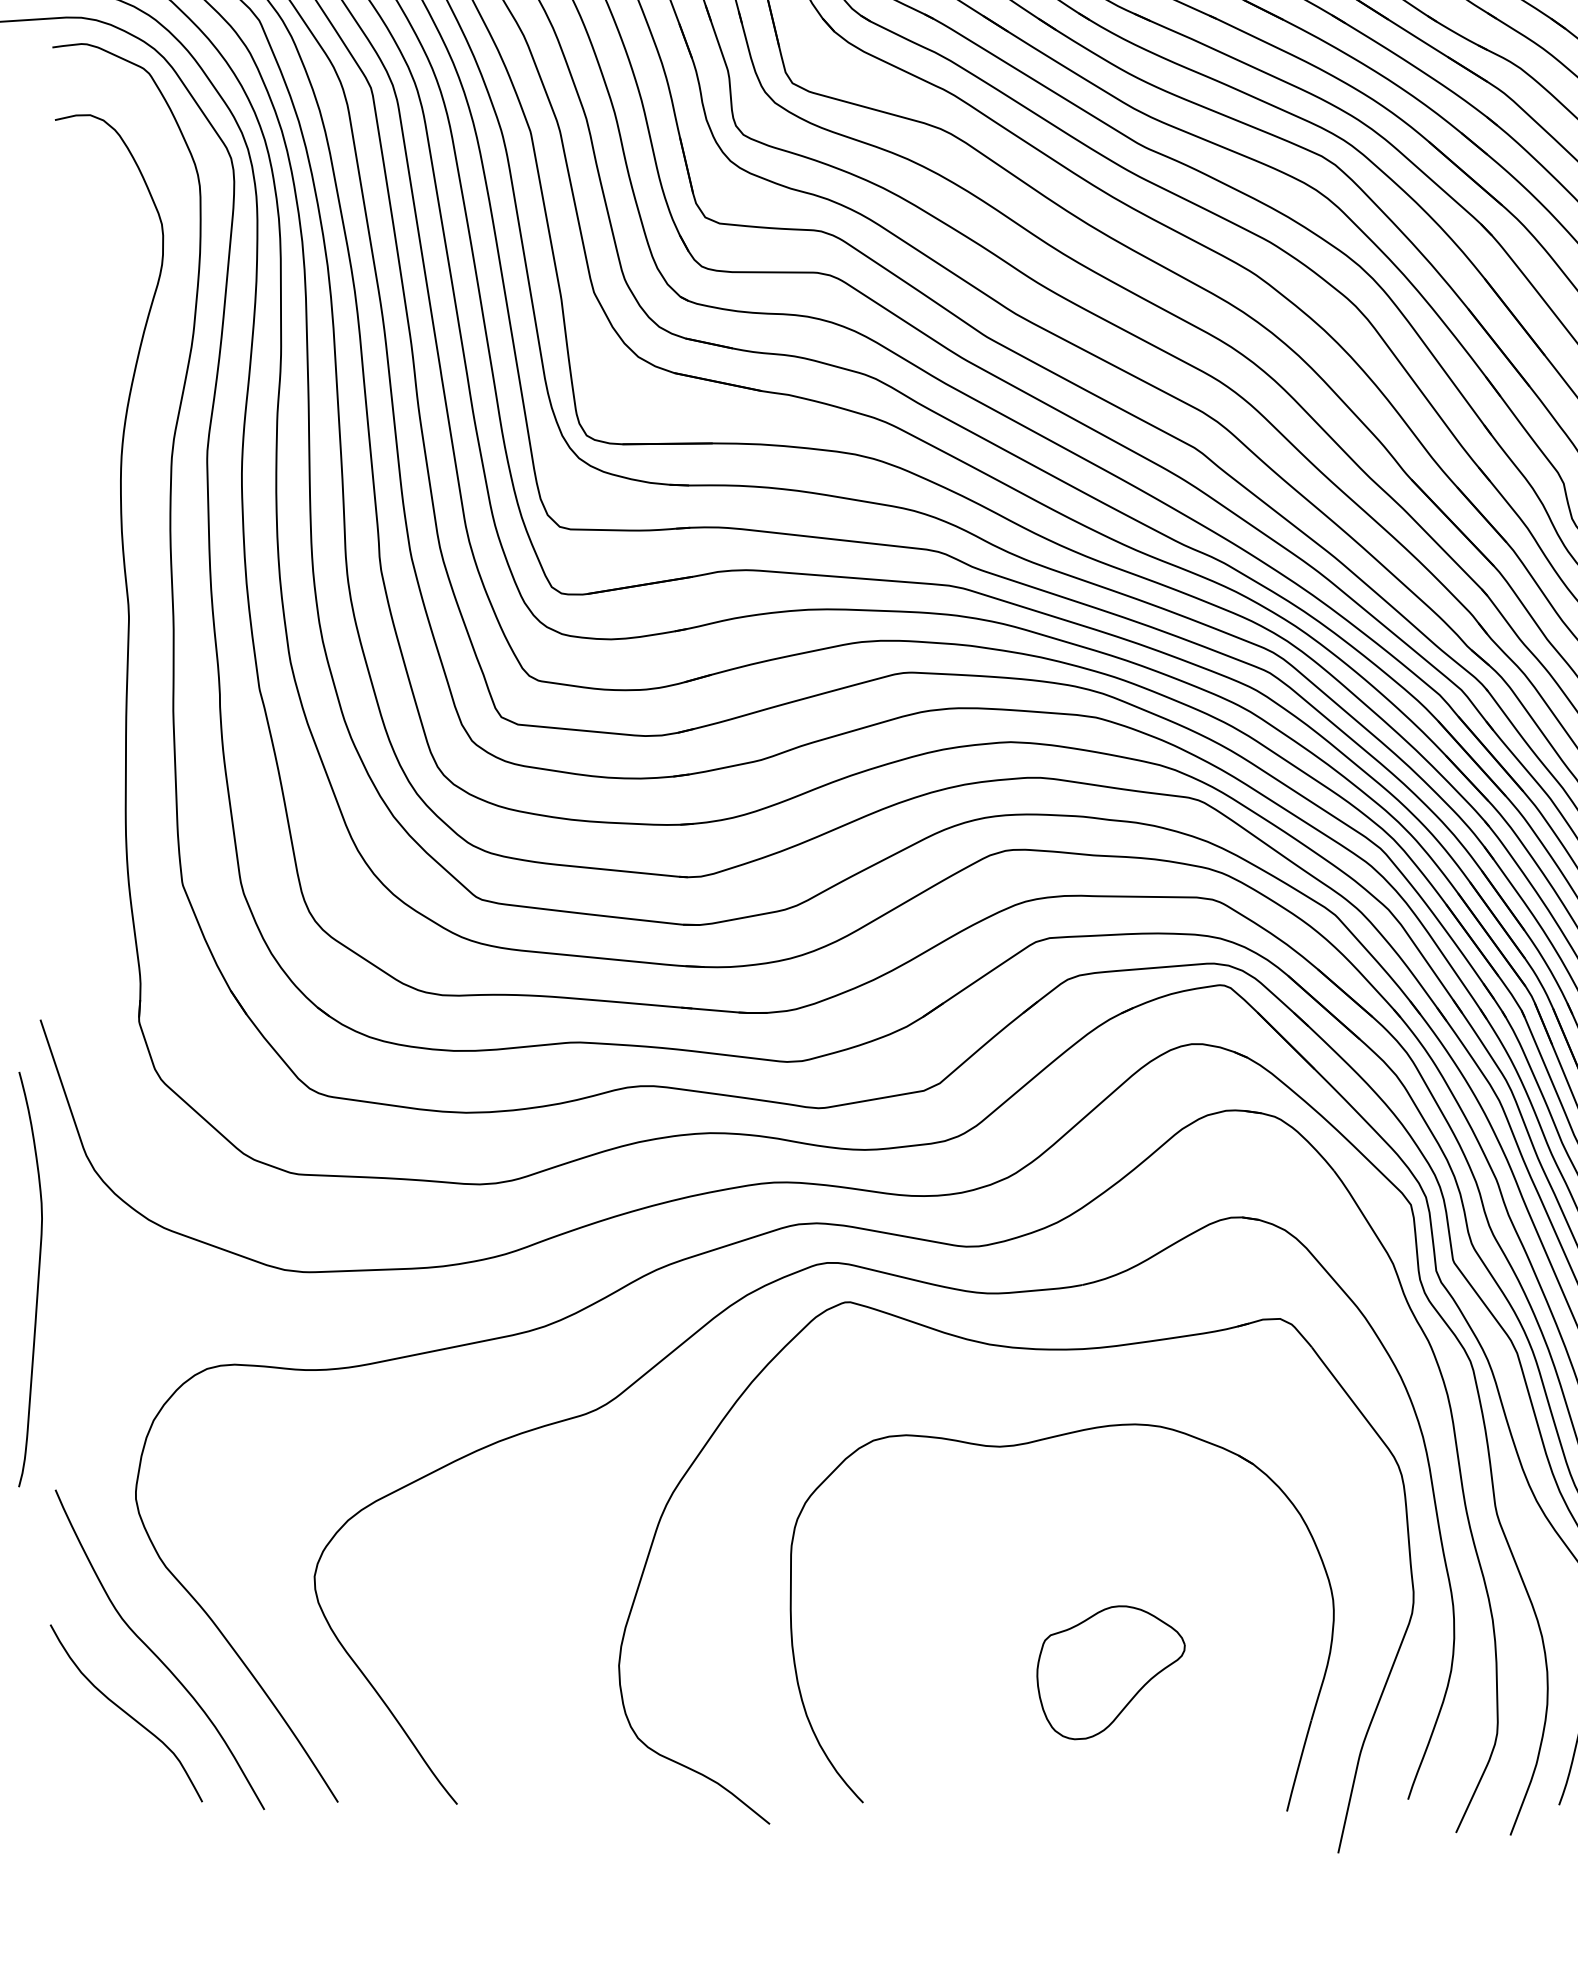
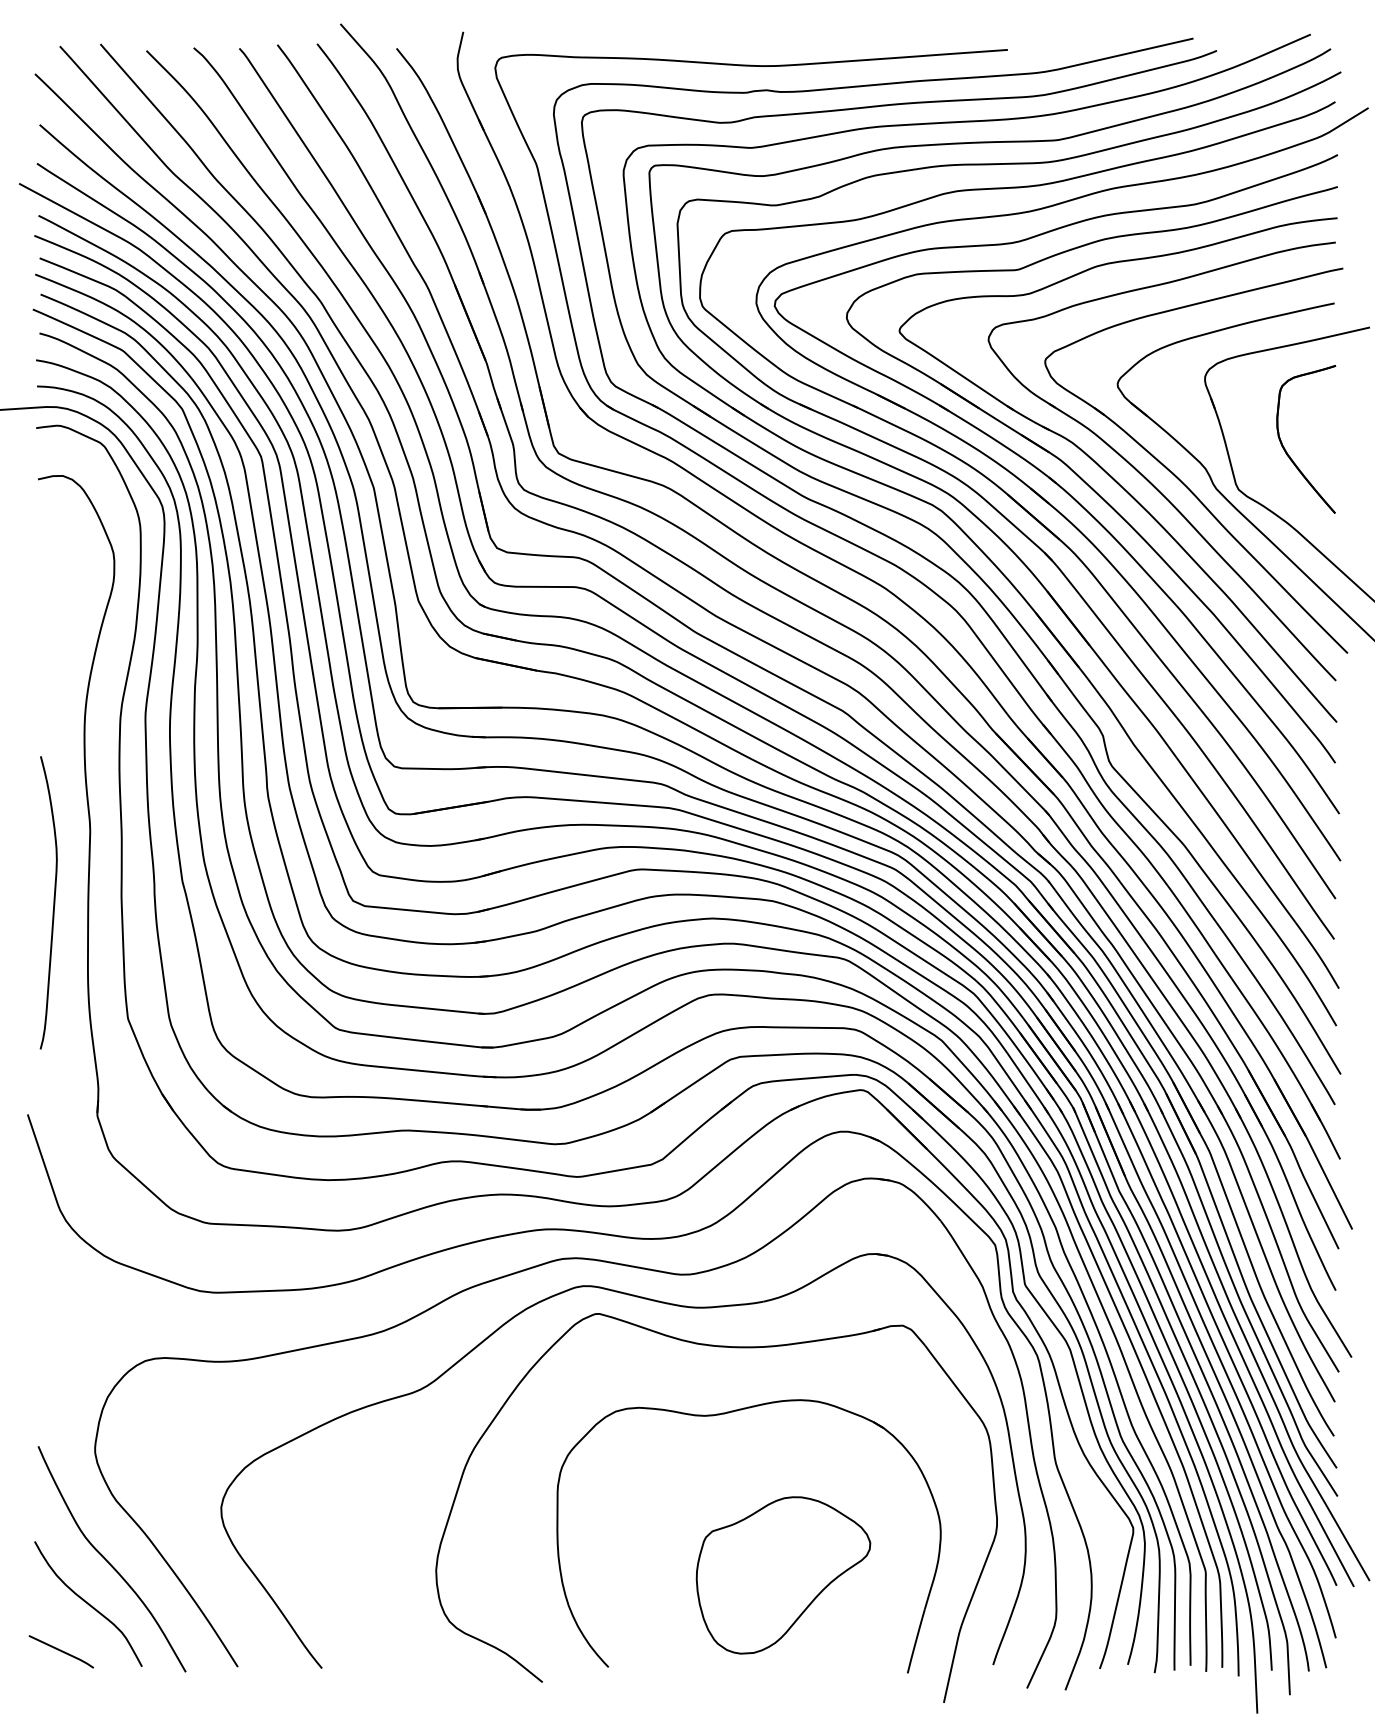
curve: (37, 1279) -> (53, 902), moved
part: (1111, 1672) -> (783, 1575), size x1.67
line: (86, 1780) -> (60, 1651), added

